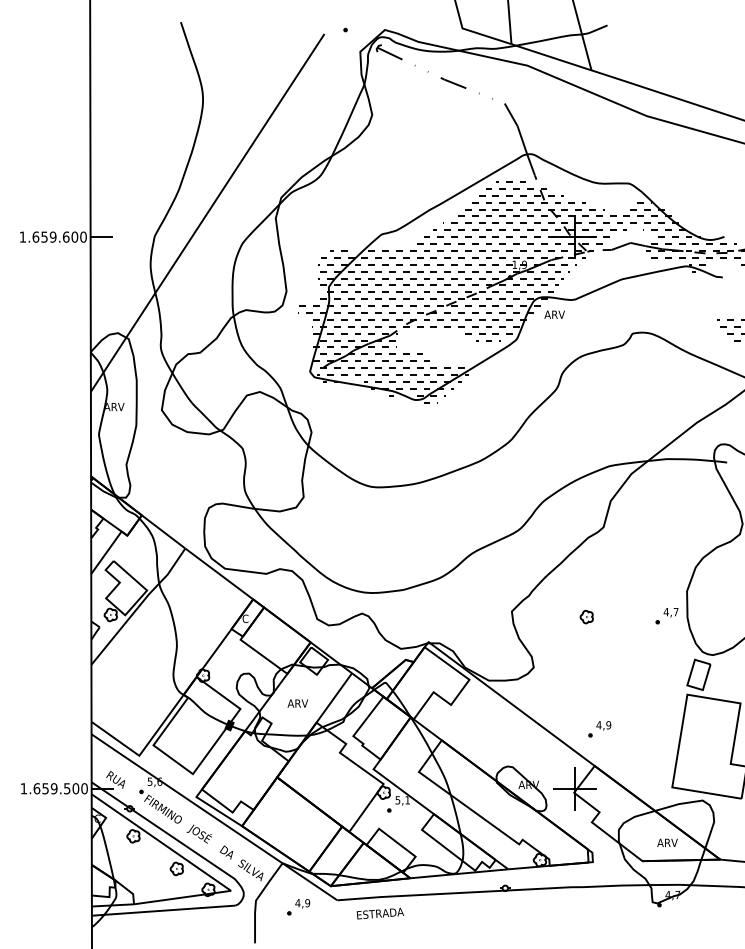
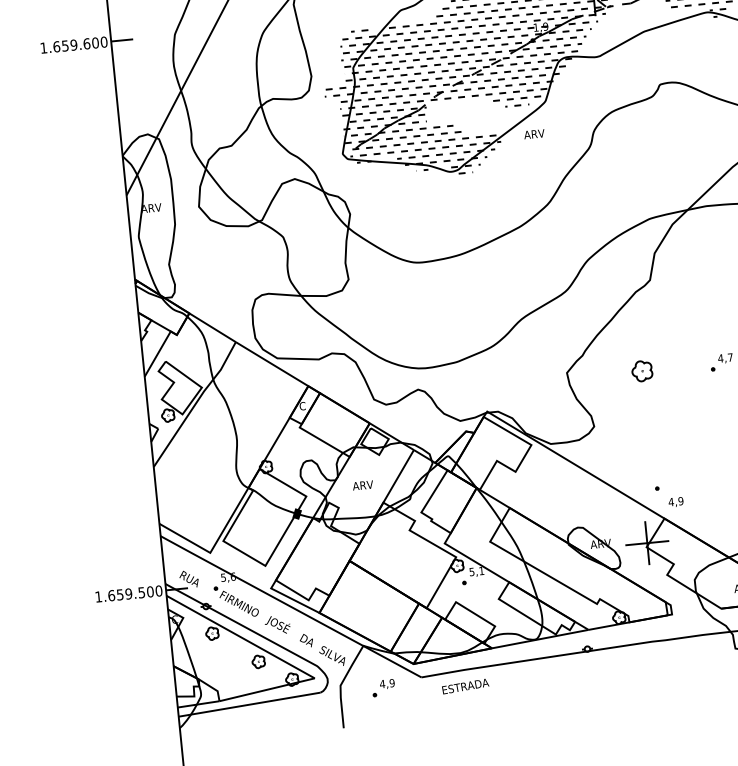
text: (554, 314) -> (534, 134), moved
part: (586, 616) -> (641, 370), size x1.6
text: (603, 725) -> (675, 501), moved

